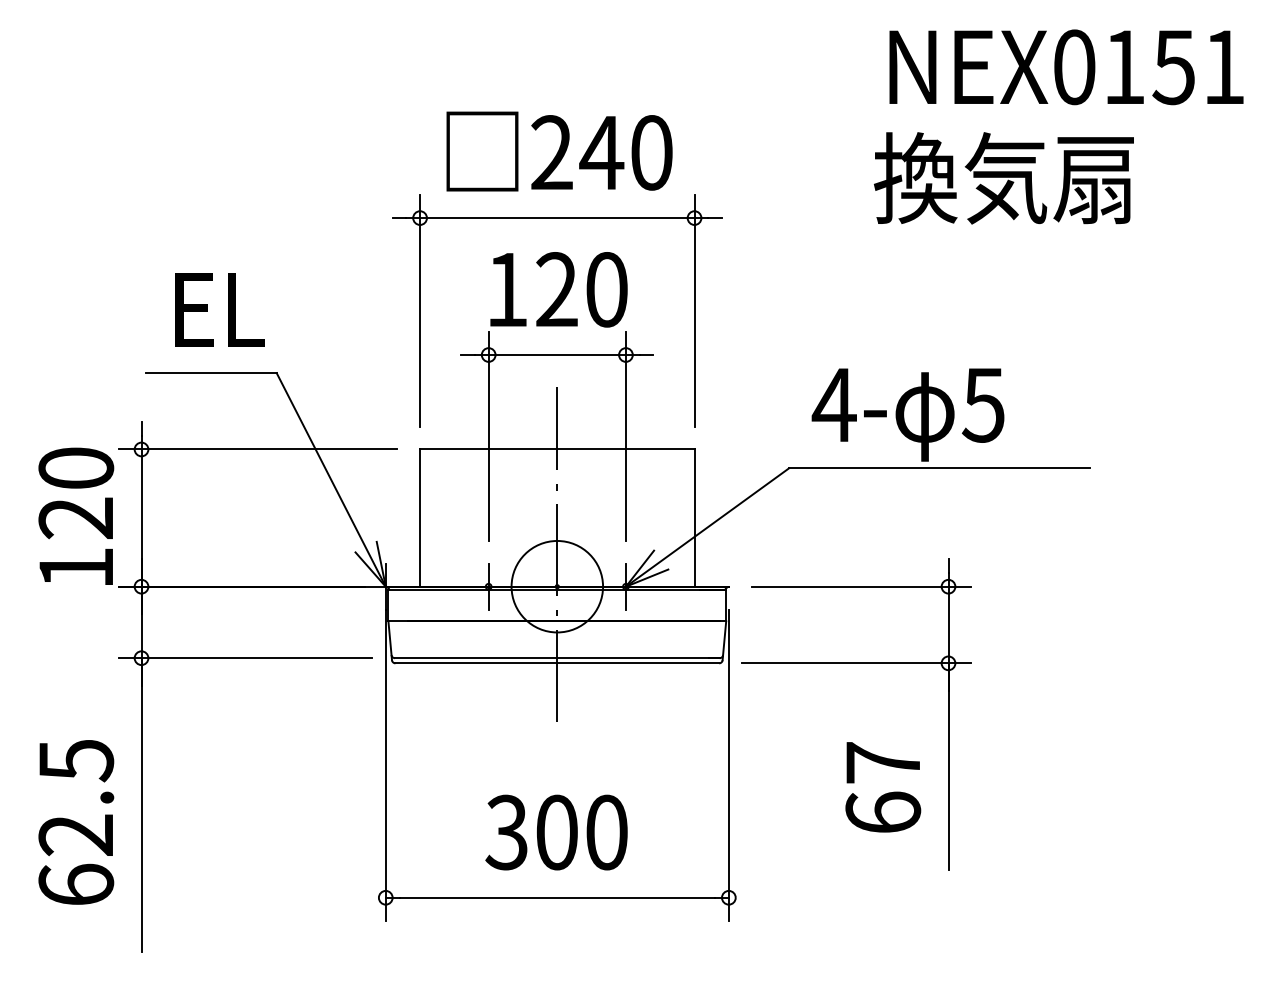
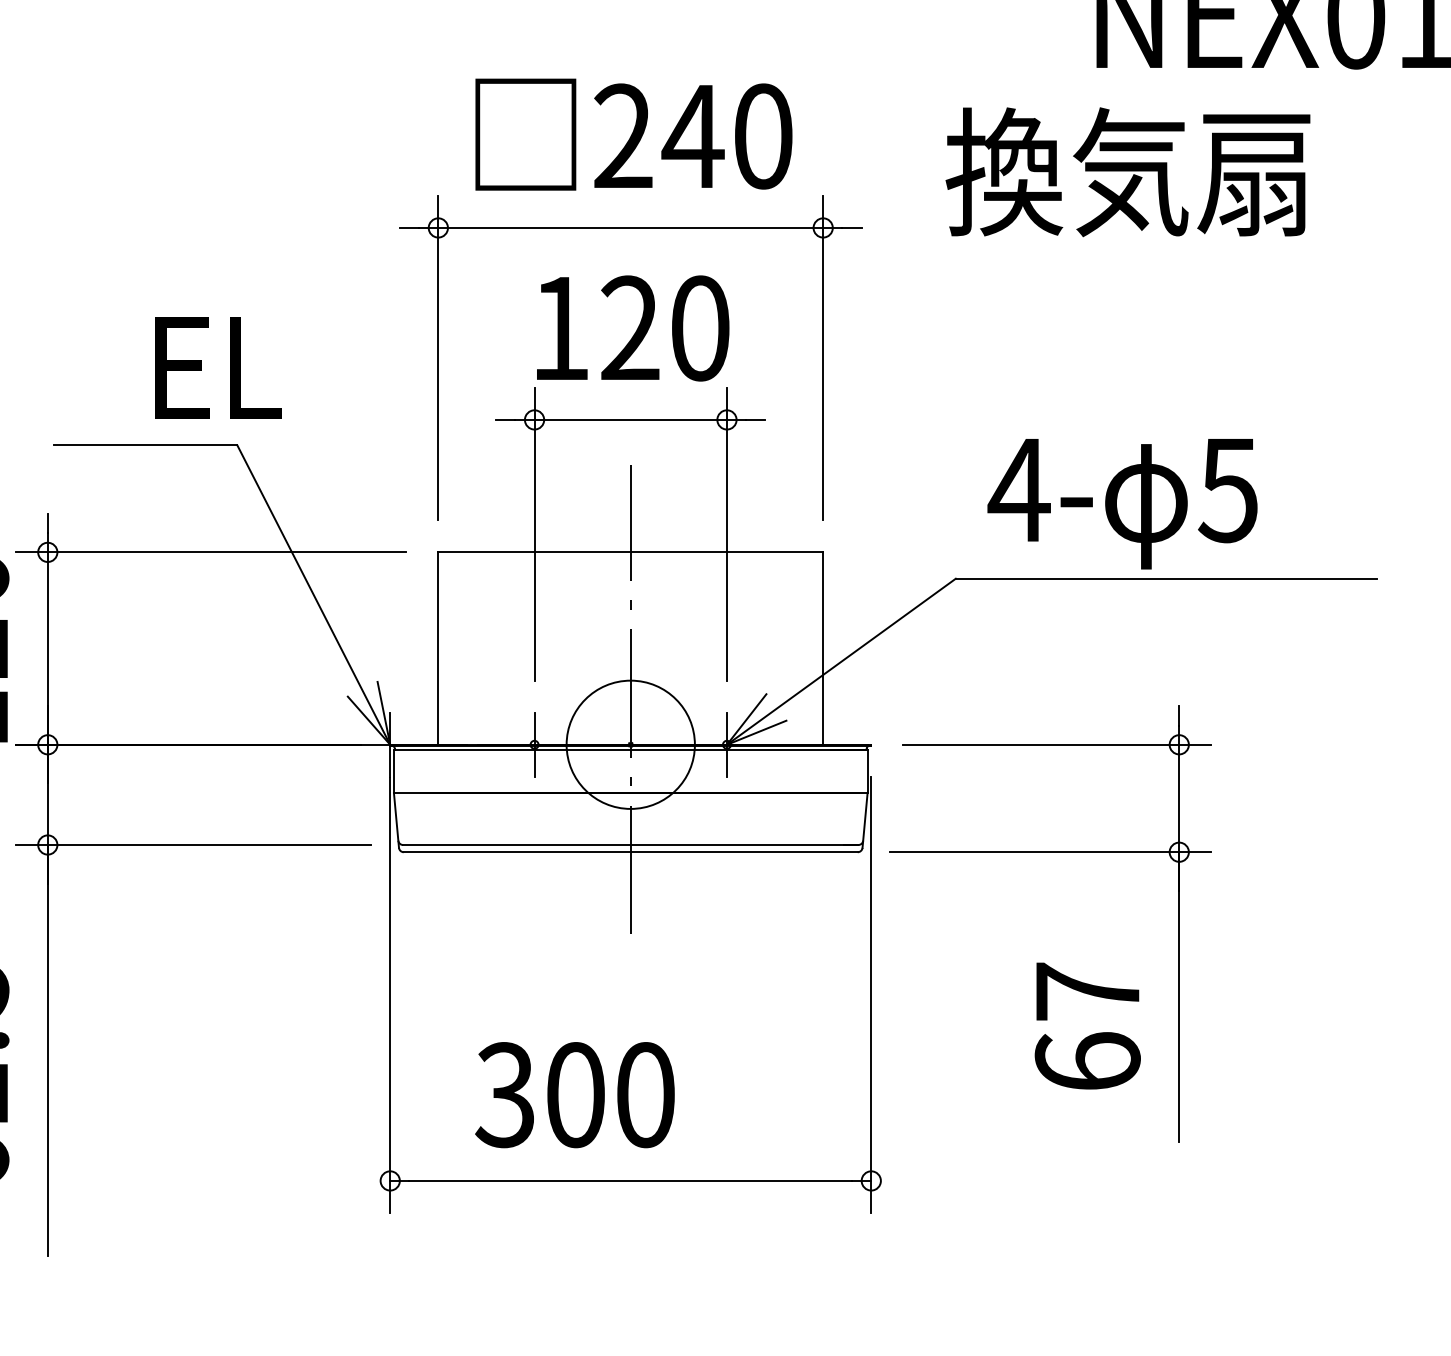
text: (1003, 178) -> (1127, 172), moved
text: (219, 309) -> (217, 367), moved
text: (556, 832) -> (574, 1095), moved

